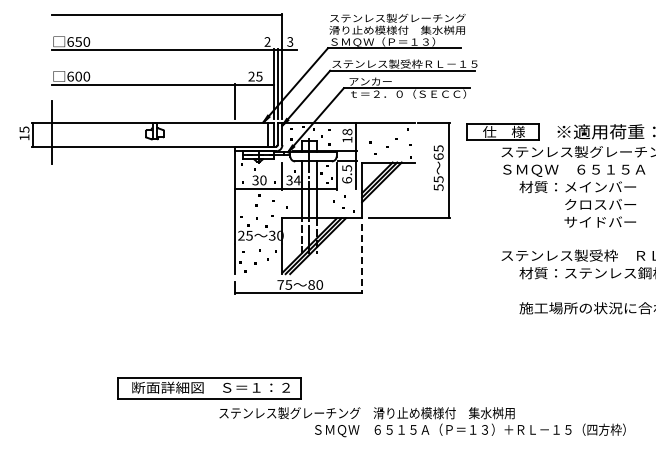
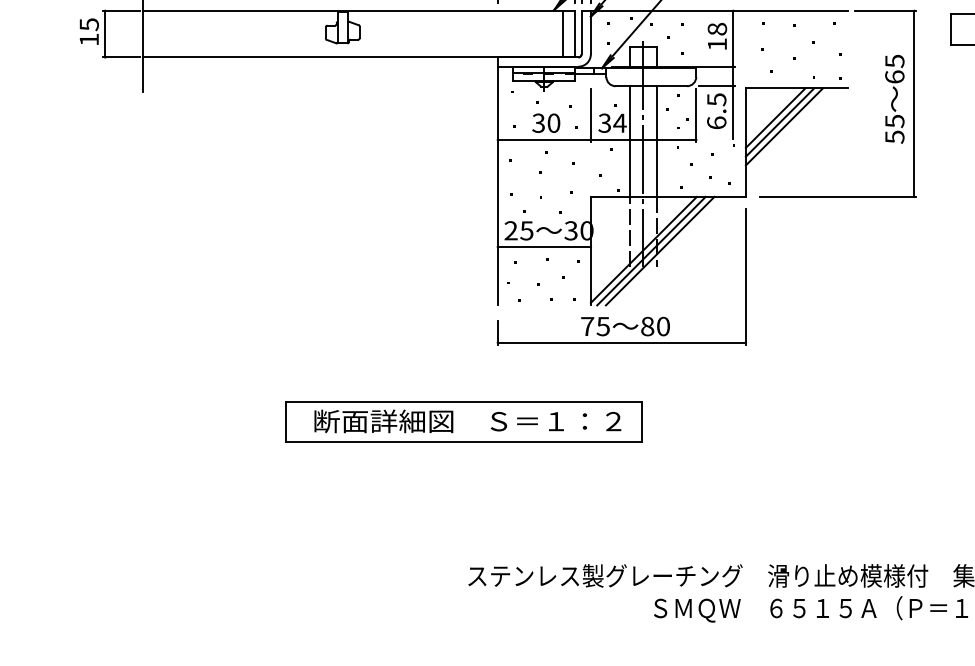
line: (258, 244) -> (544, 247), added
line: (362, 259) -> (746, 277), dashed -> solid
part: (209, 388) -> (464, 422), moved

